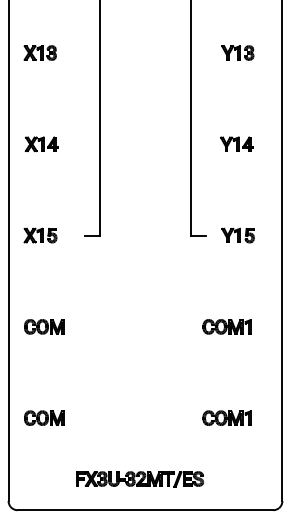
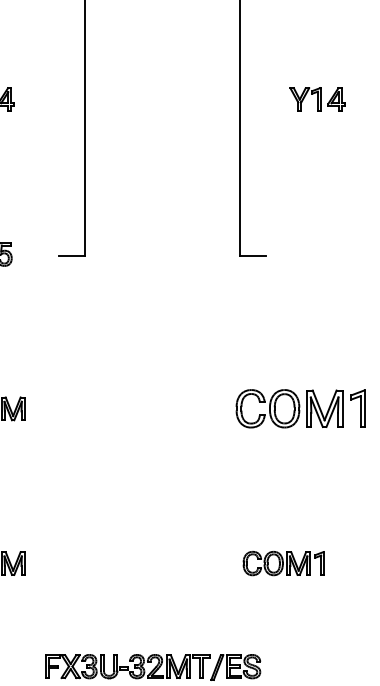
part: (237, 235) -> (318, 254), removed
part: (226, 326) -> (299, 408), size x1.6
part: (226, 417) -> (282, 562), moved

